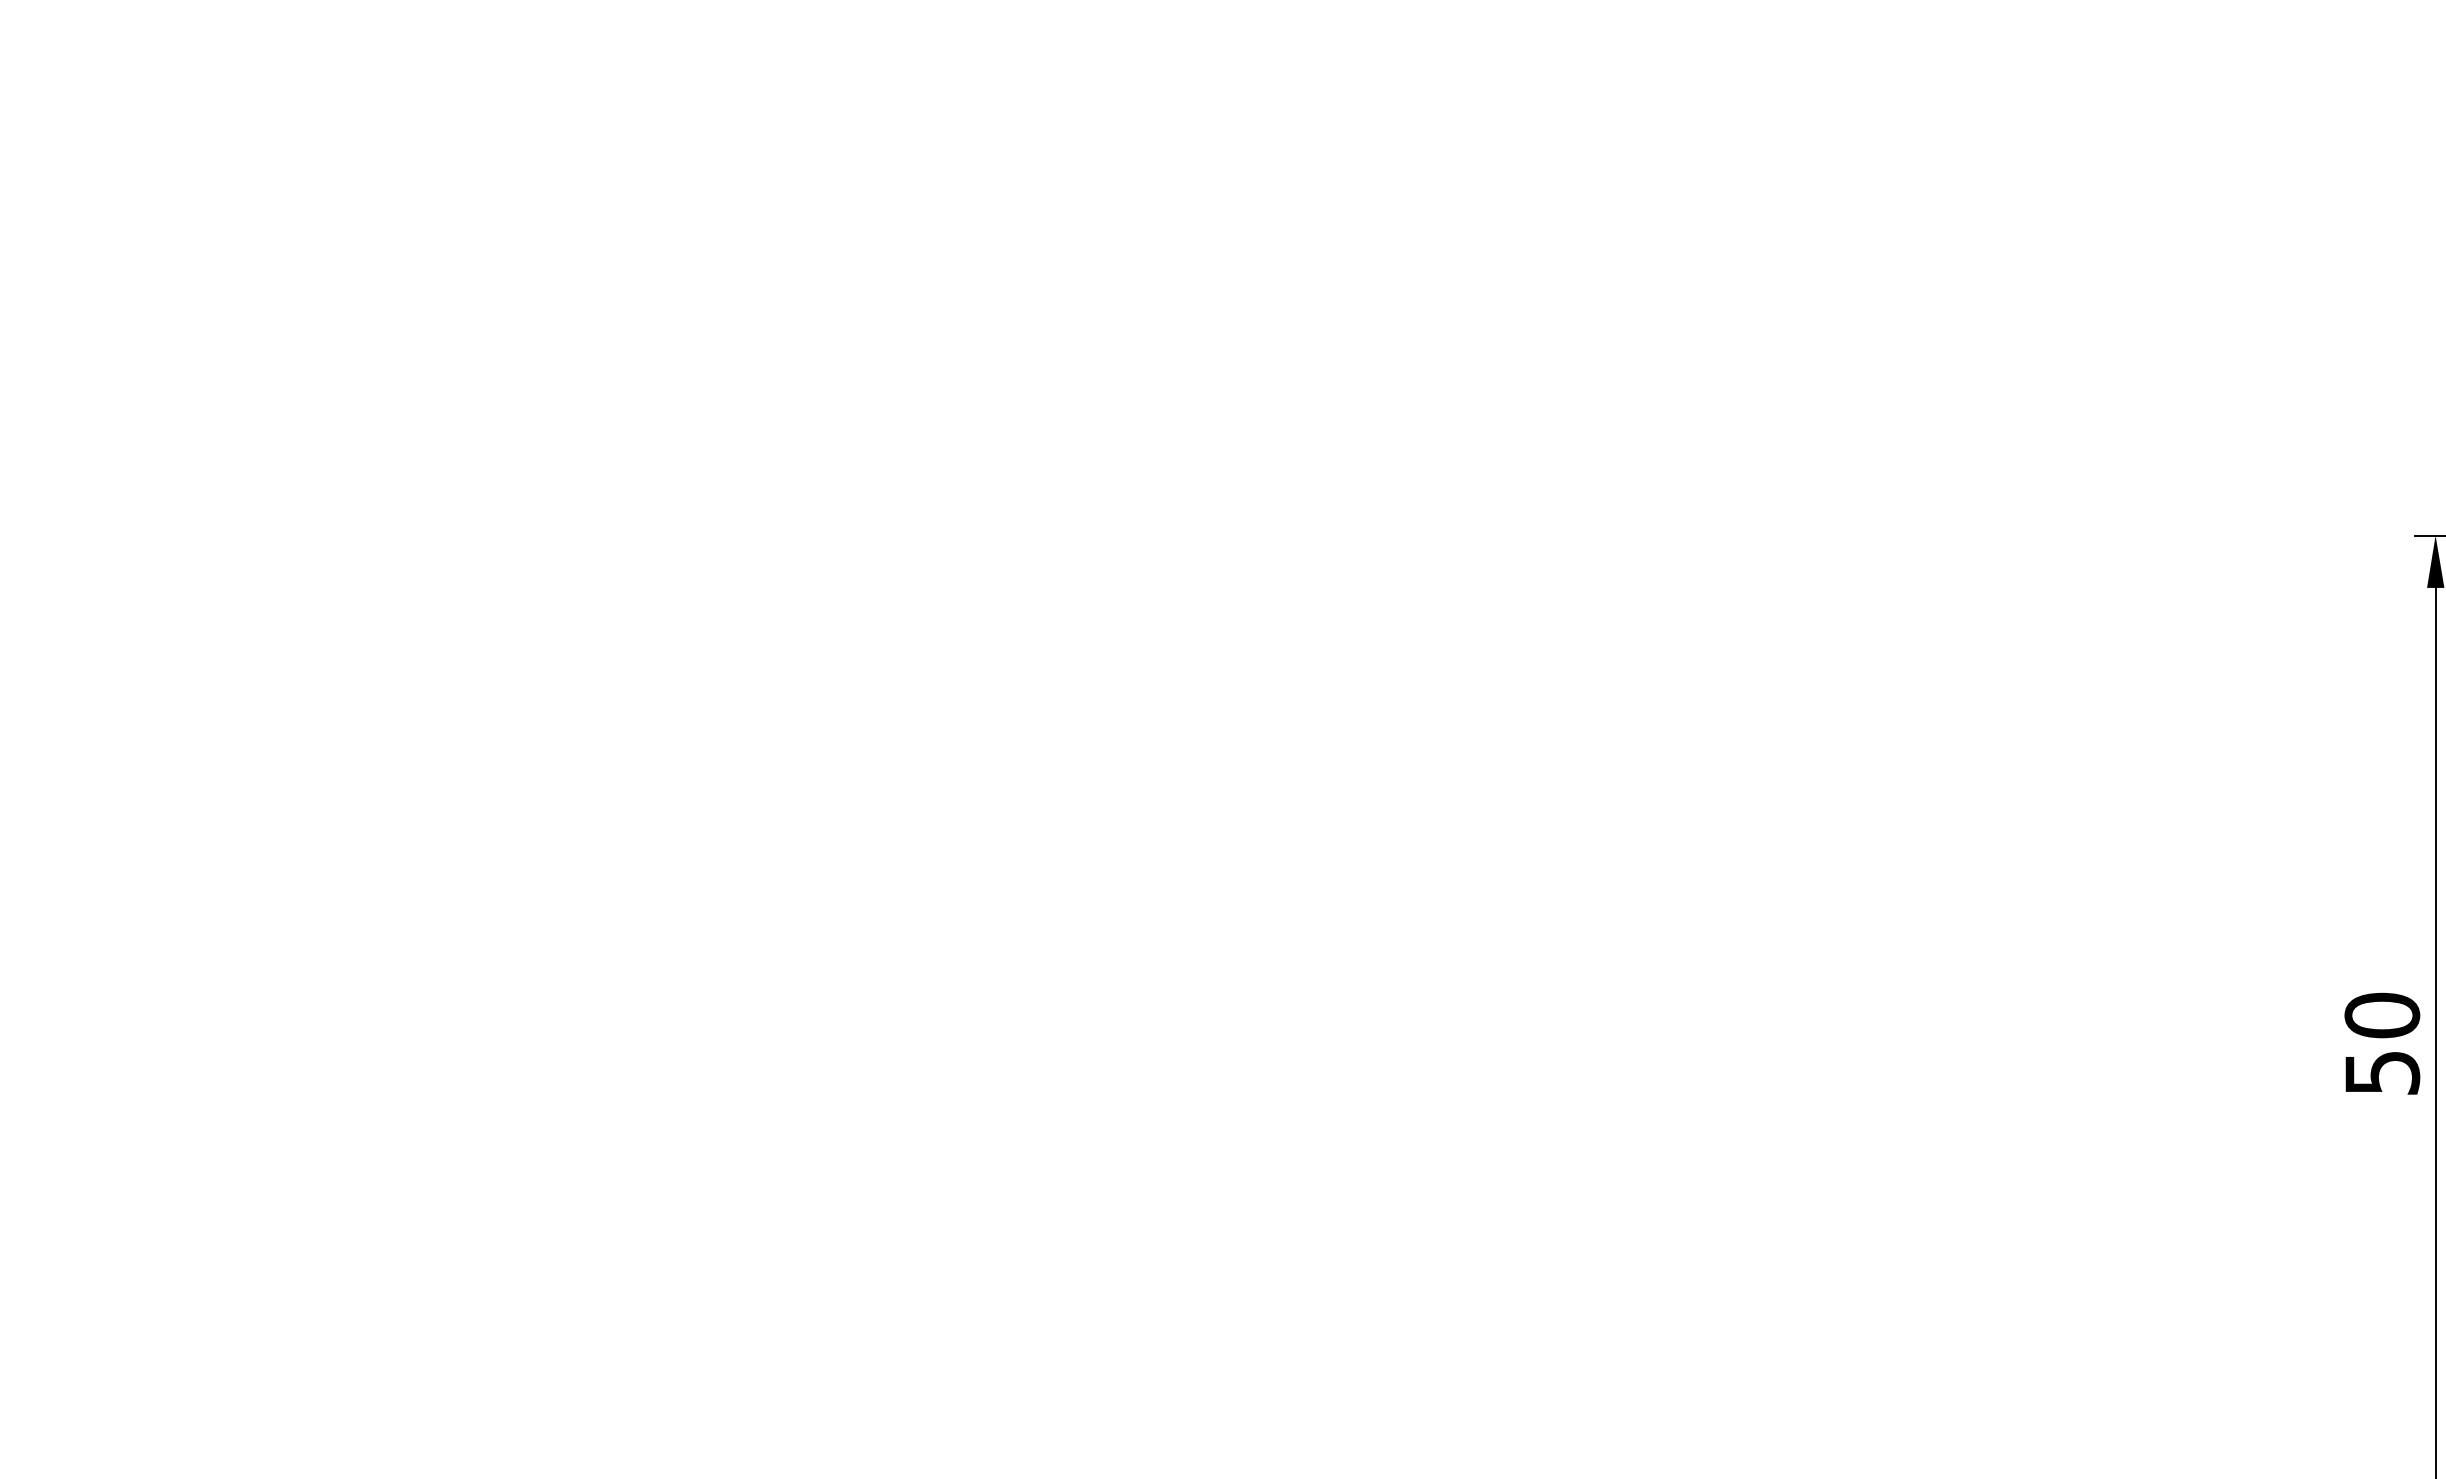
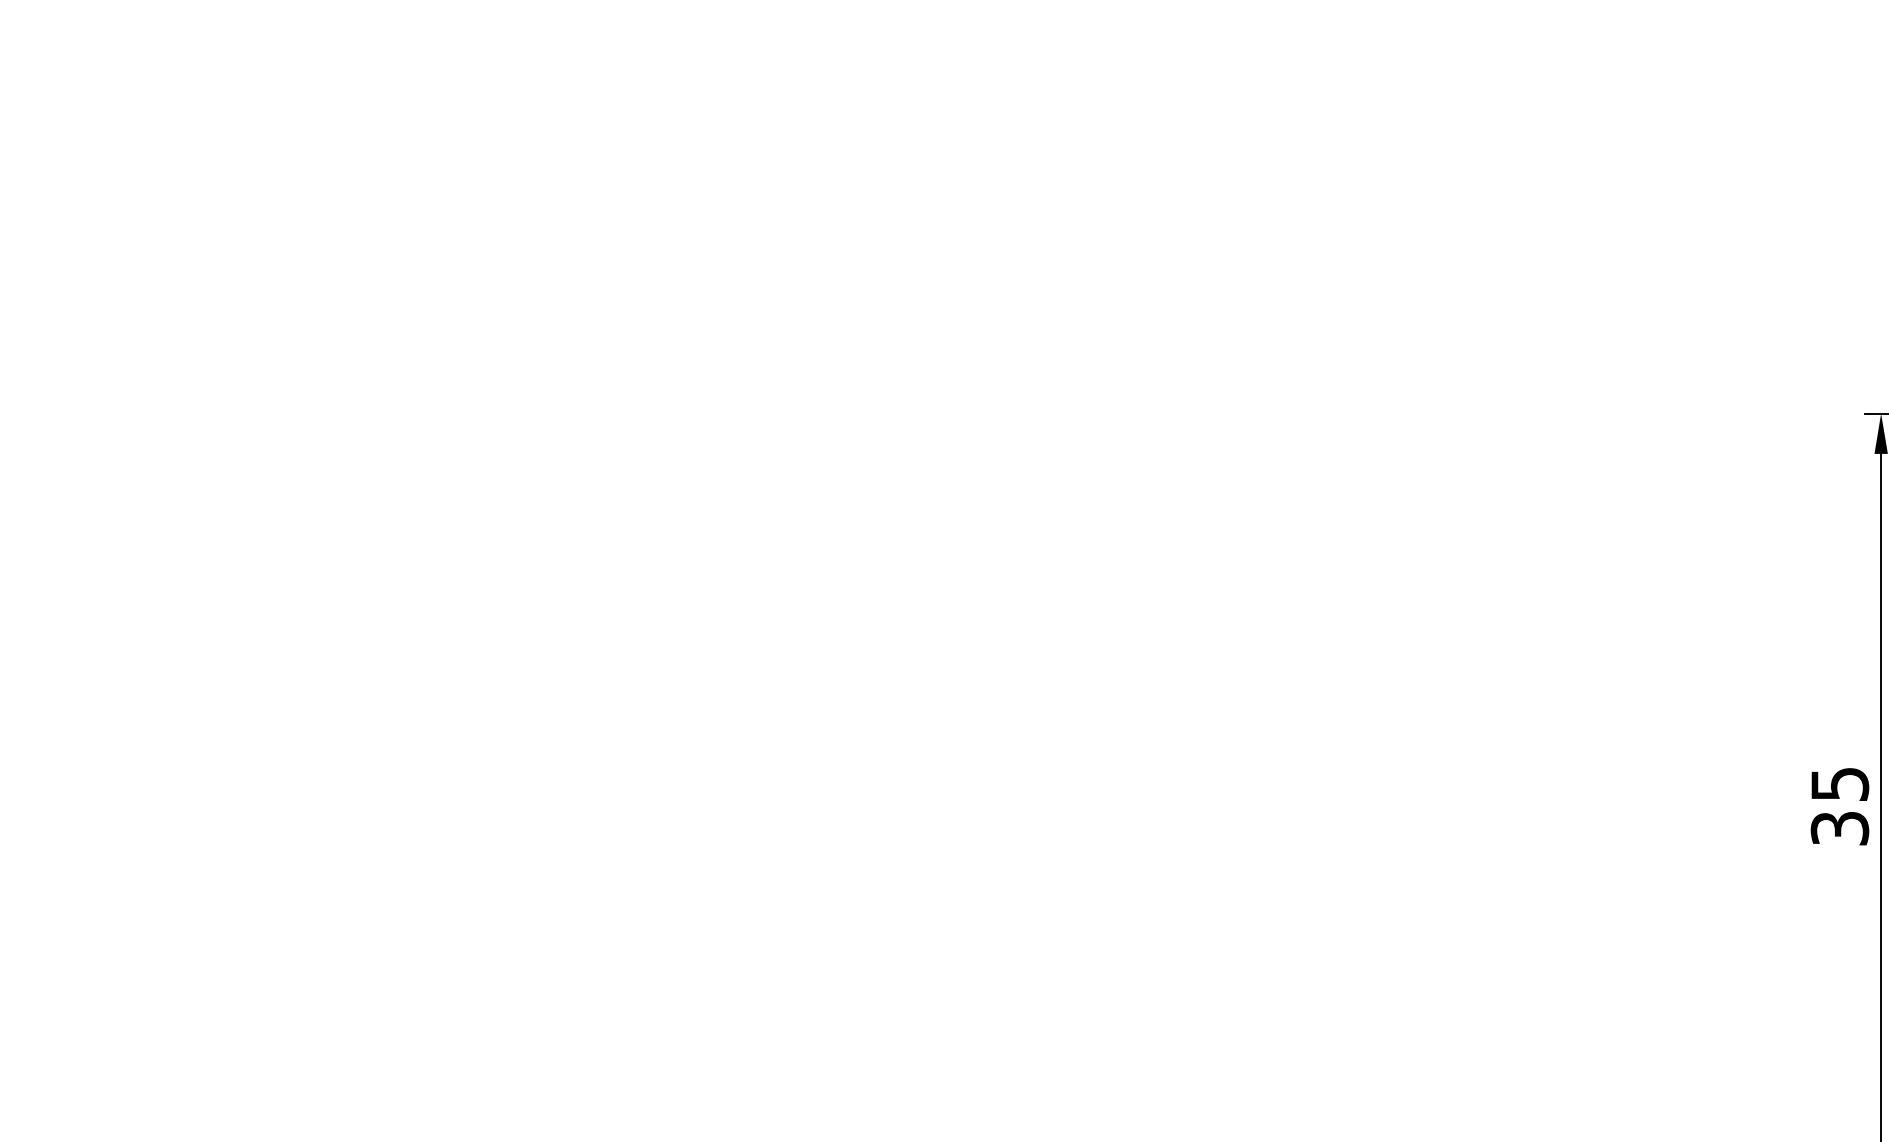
text: (2382, 1043) -> (1840, 805), 50 -> 35

